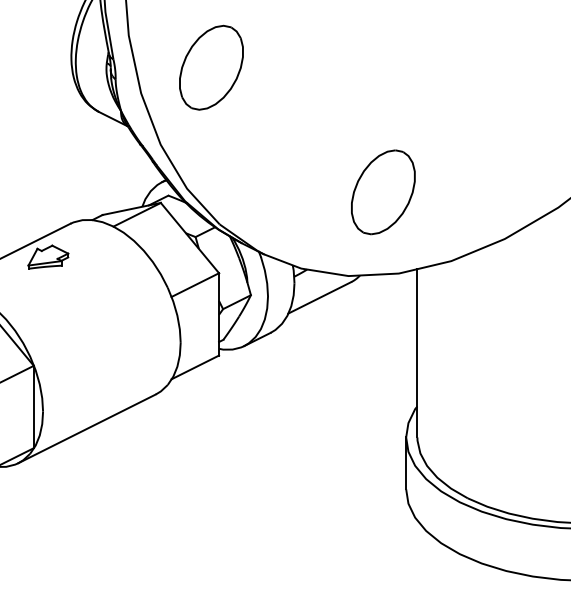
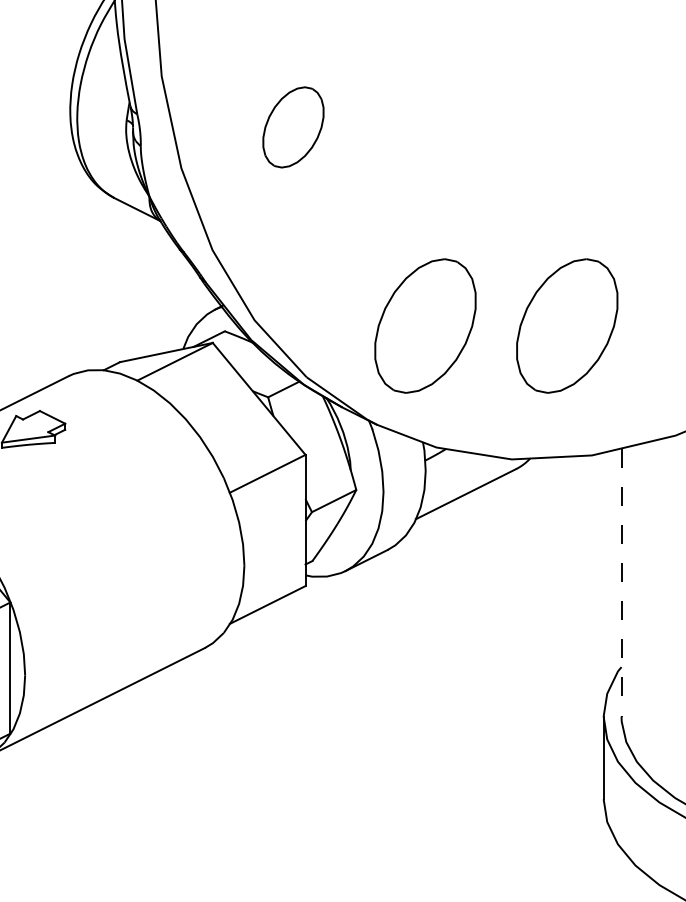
part: (211, 67) -> (293, 127), size x0.6
part: (294, 192) -> (425, 326), added
line: (417, 353) -> (621, 582), solid -> dashed

